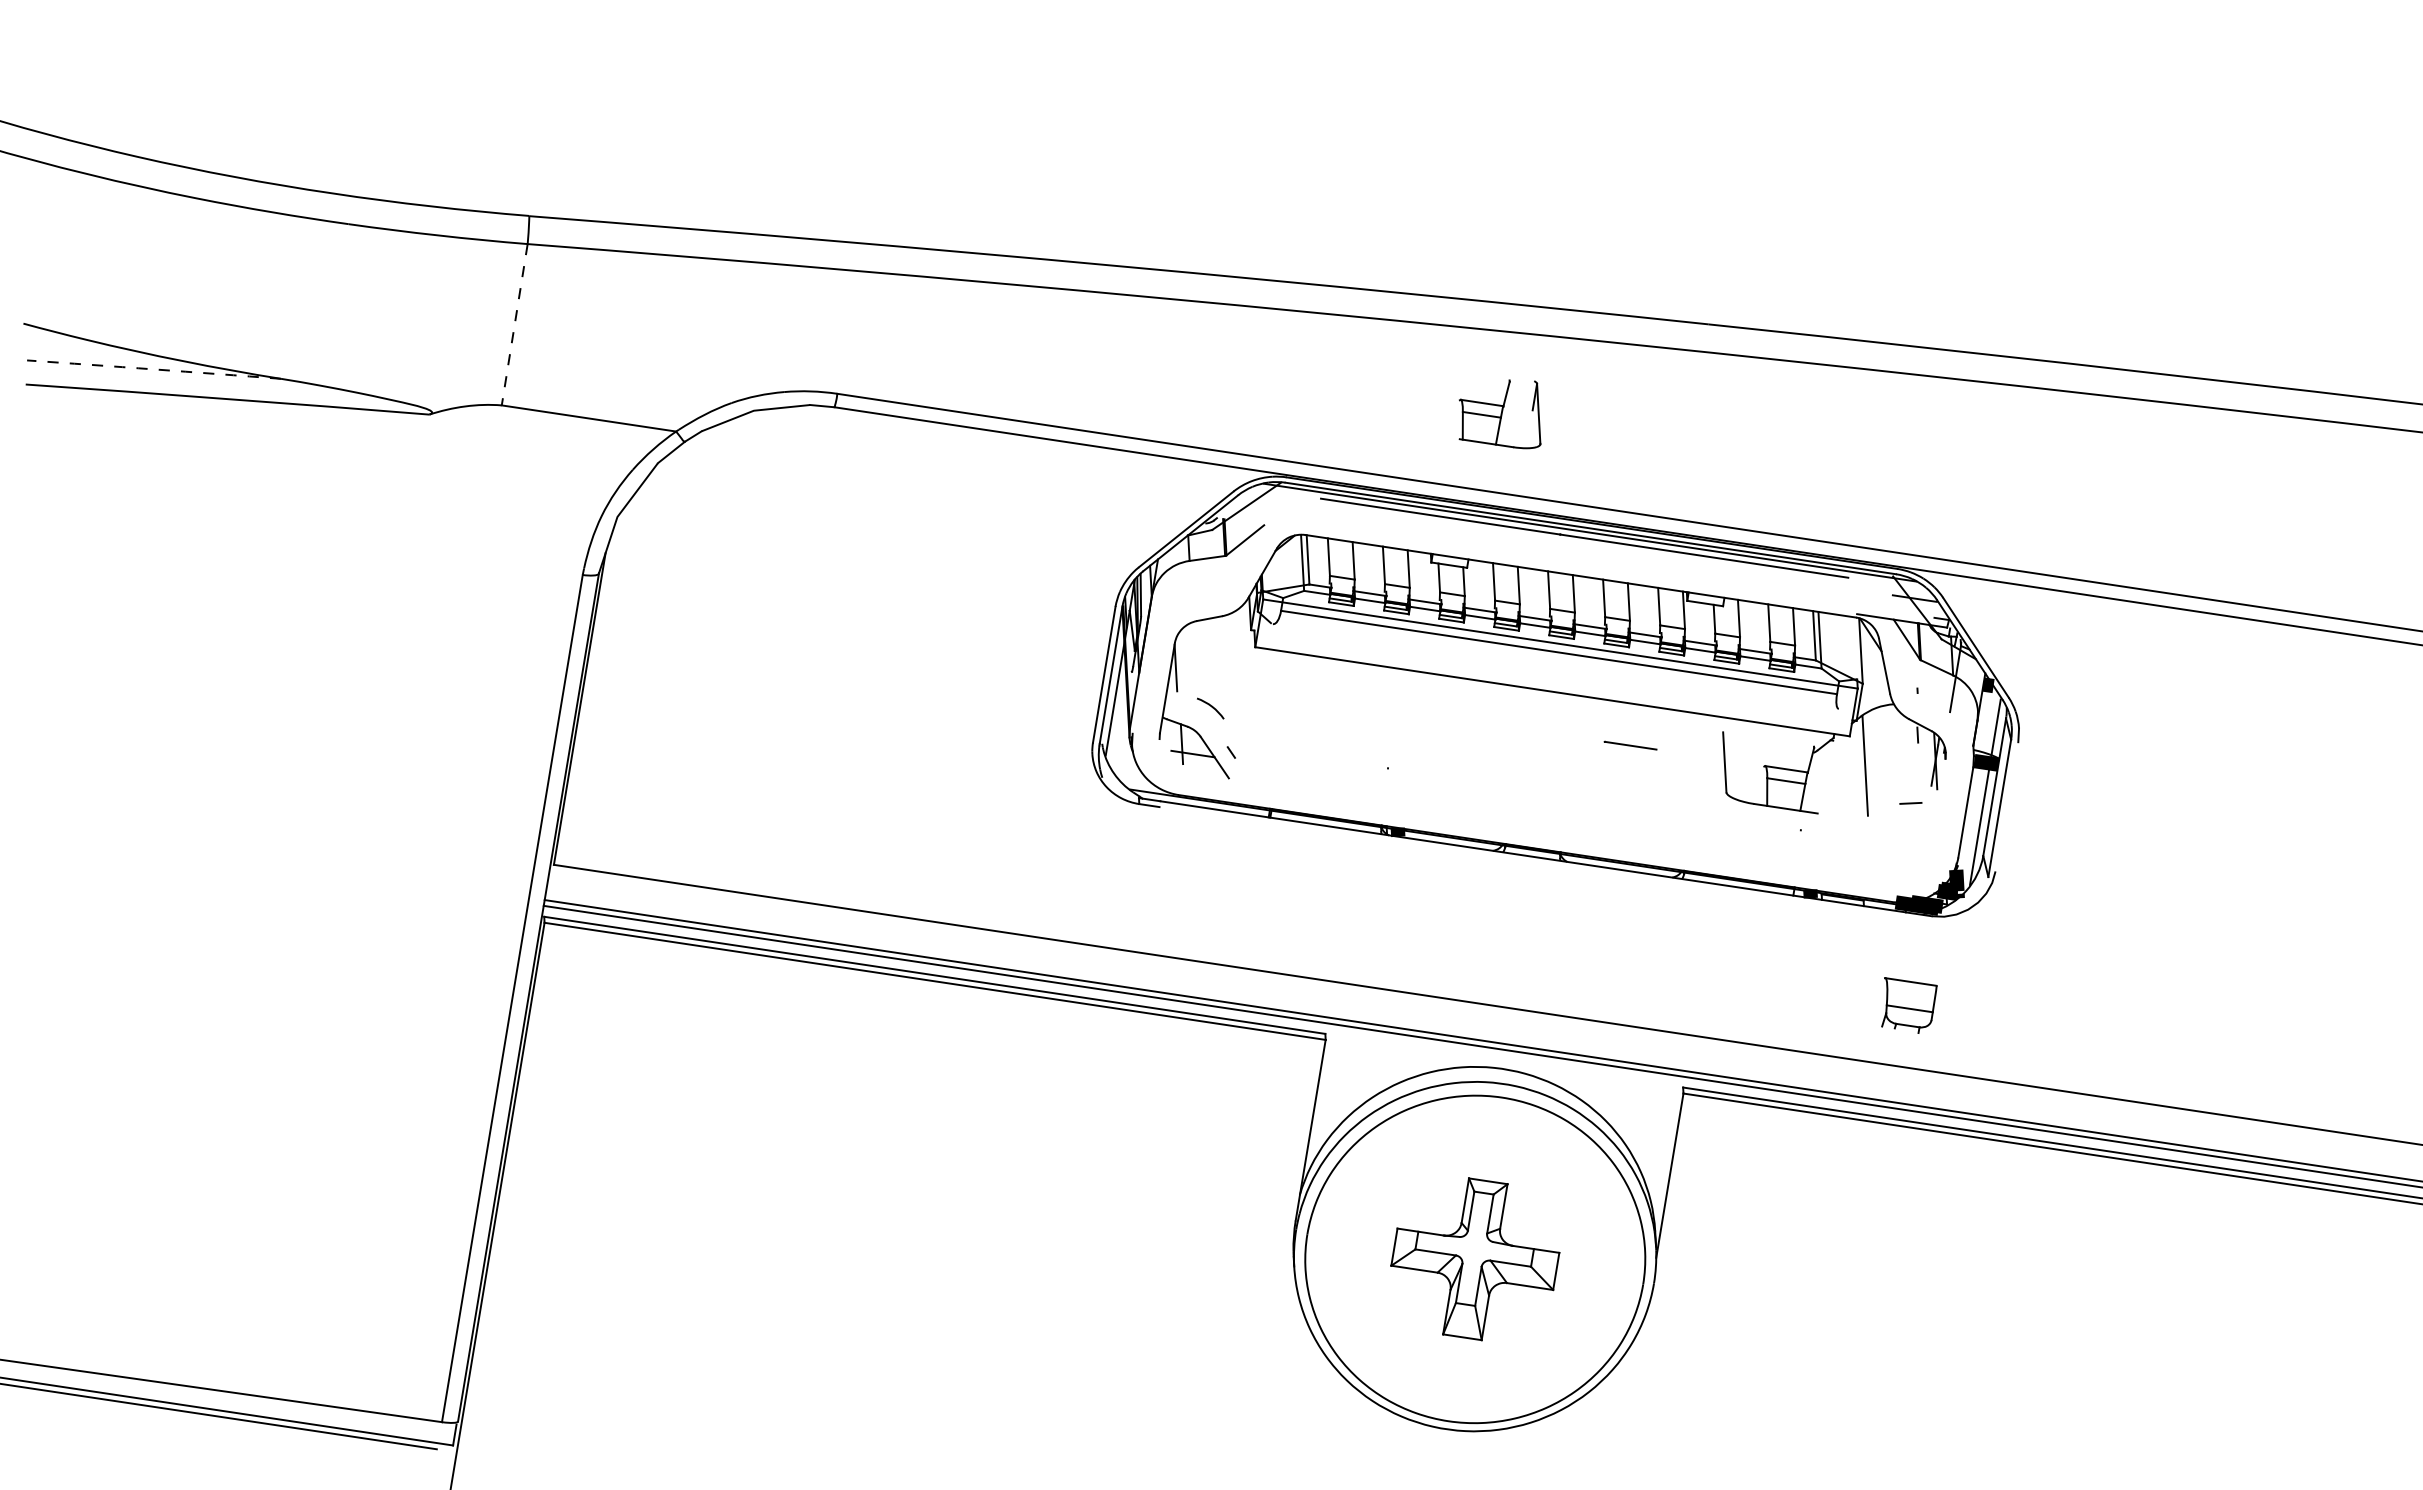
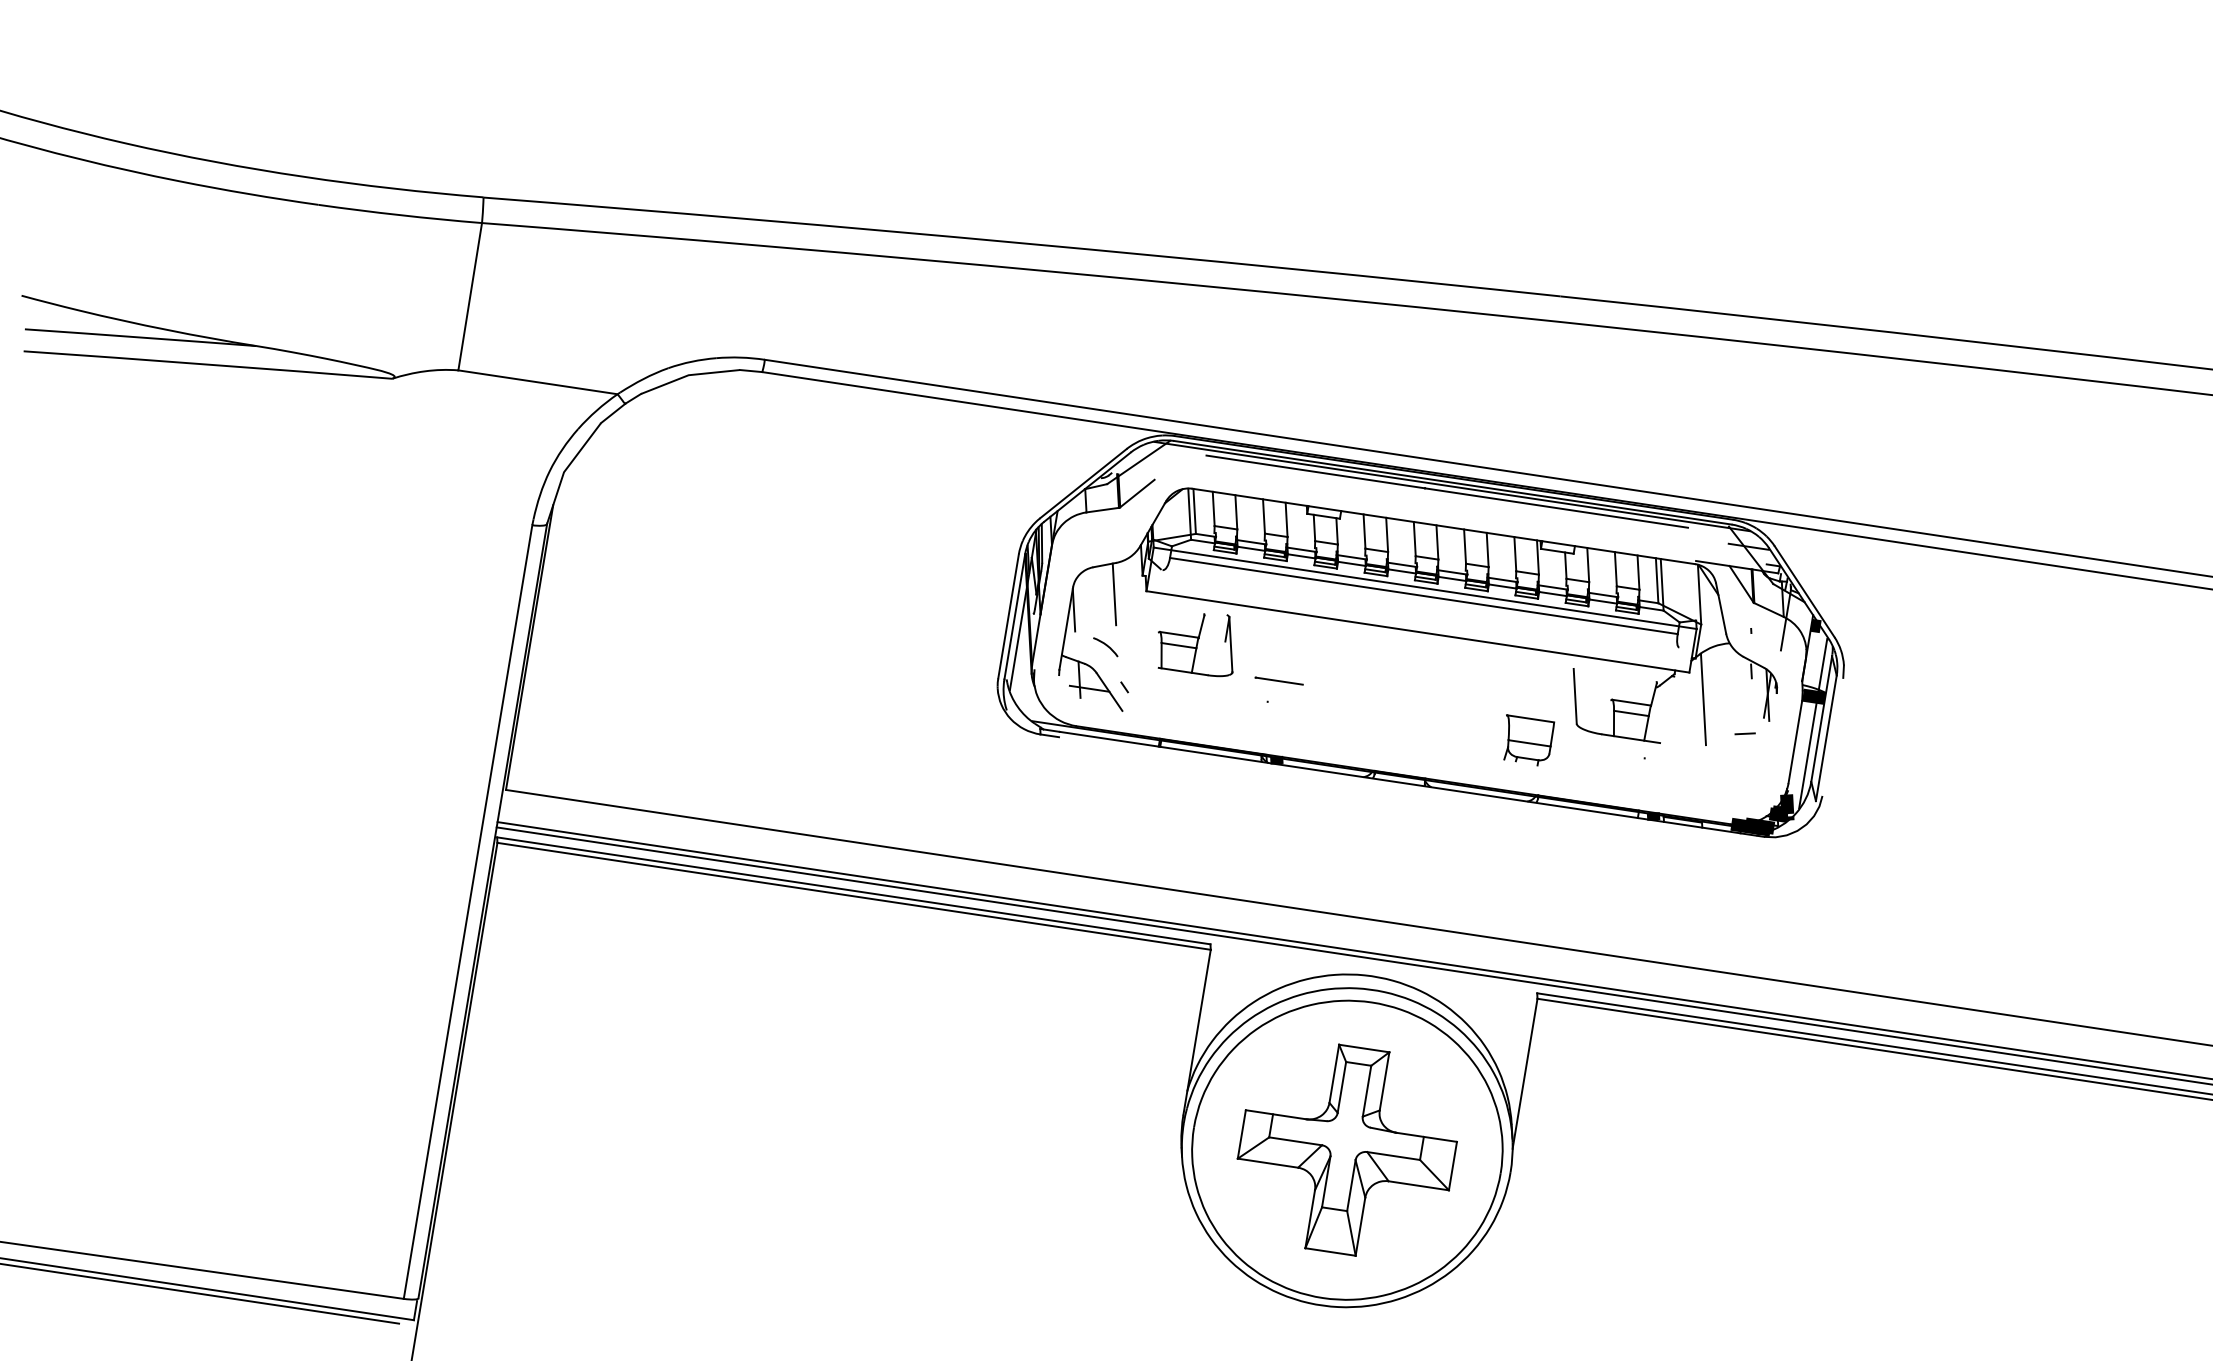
line: (514, 324) -> (469, 296), dashed -> solid
arc: (154, 369) -> (141, 337), dashed -> solid
part: (1499, 414) -> (1195, 645), moved
line: (1220, 650) -> (1114, 594), added
line: (1630, 745) -> (1279, 680), moved
part: (1909, 1005) -> (1529, 740), moved
part: (1475, 1258) -> (1347, 1149), size x1.43

